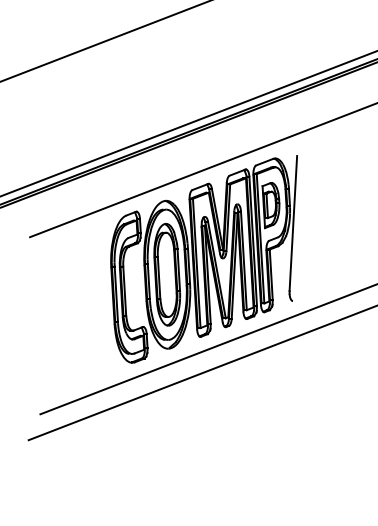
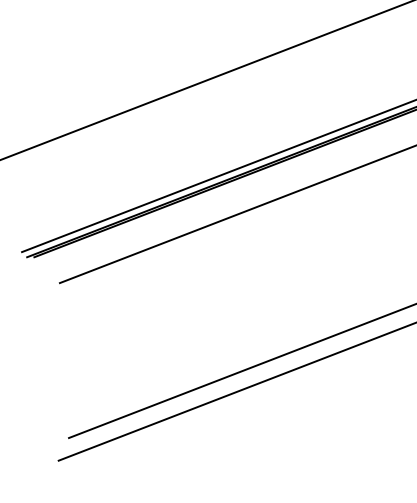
part: (204, 259) -> (212, 302), removed

